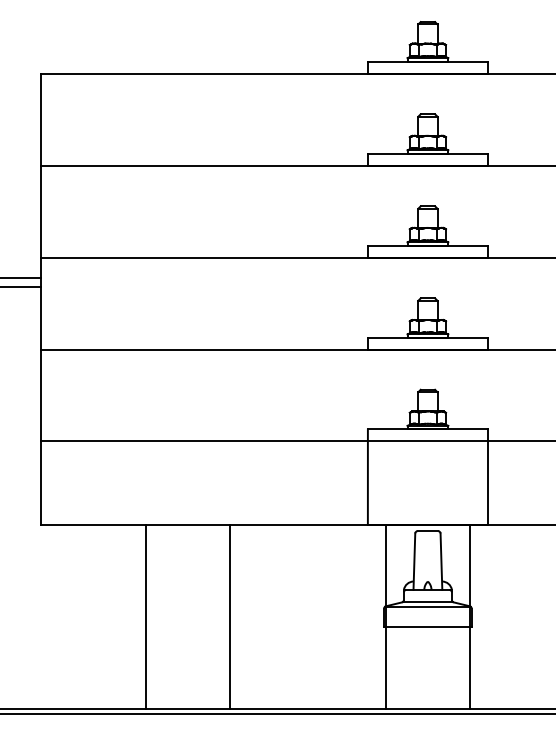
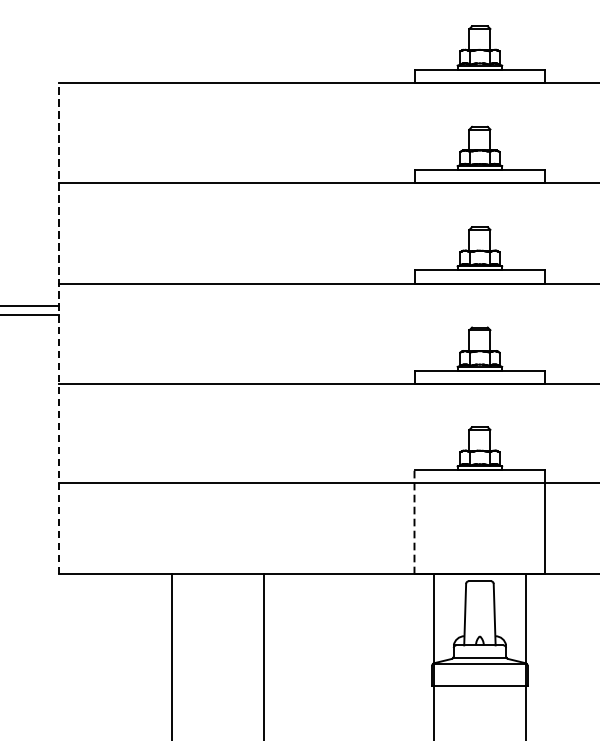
line: (41, 298) -> (58, 327), solid -> dashed
line: (367, 477) -> (414, 522), solid -> dashed

